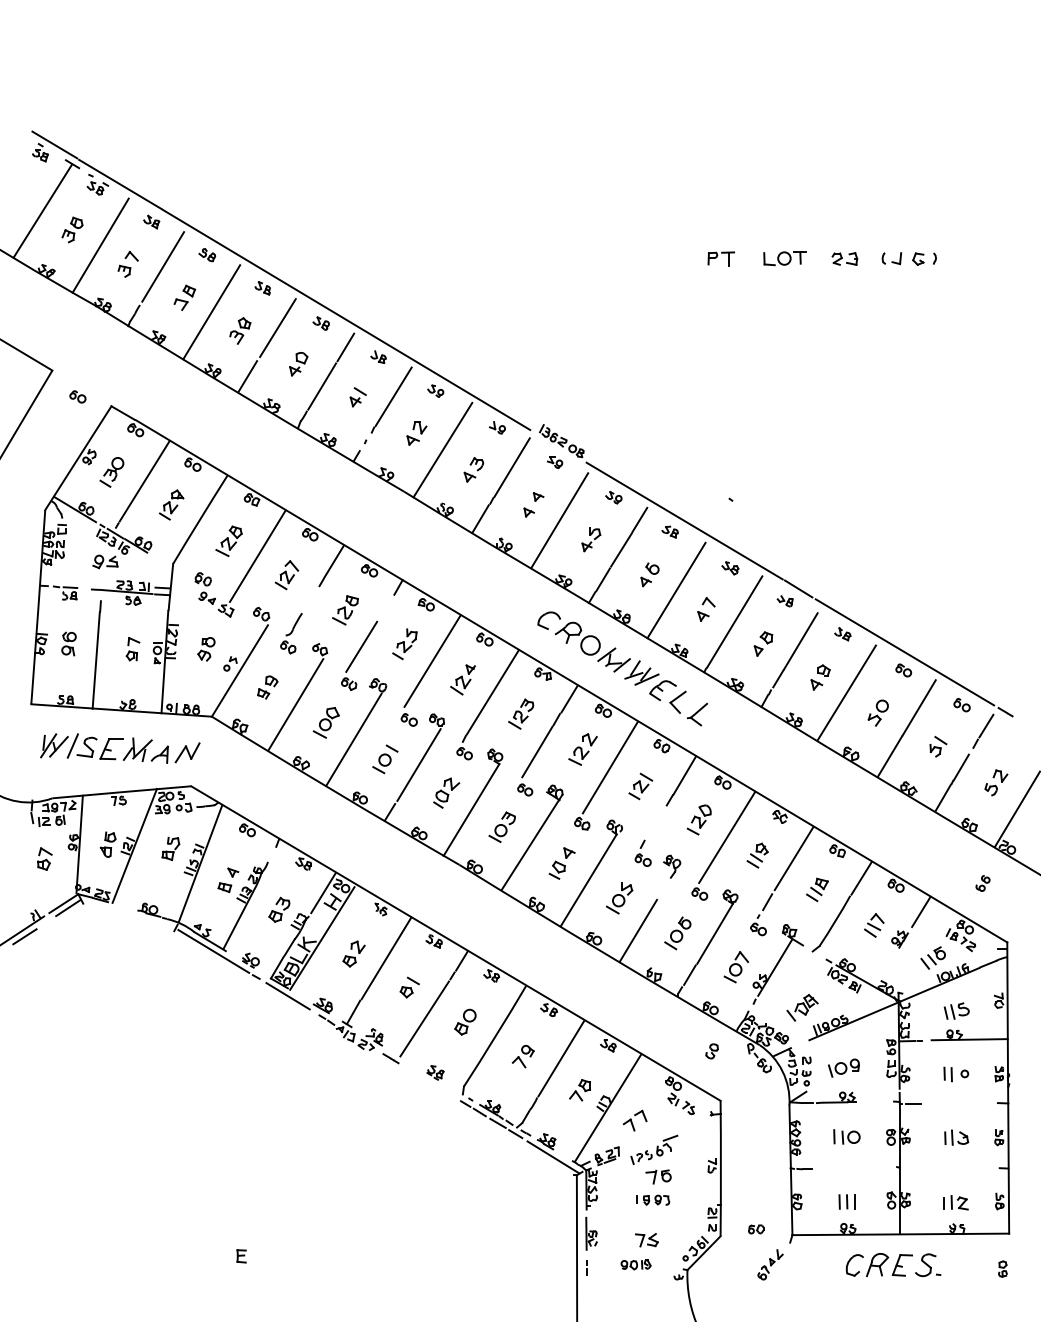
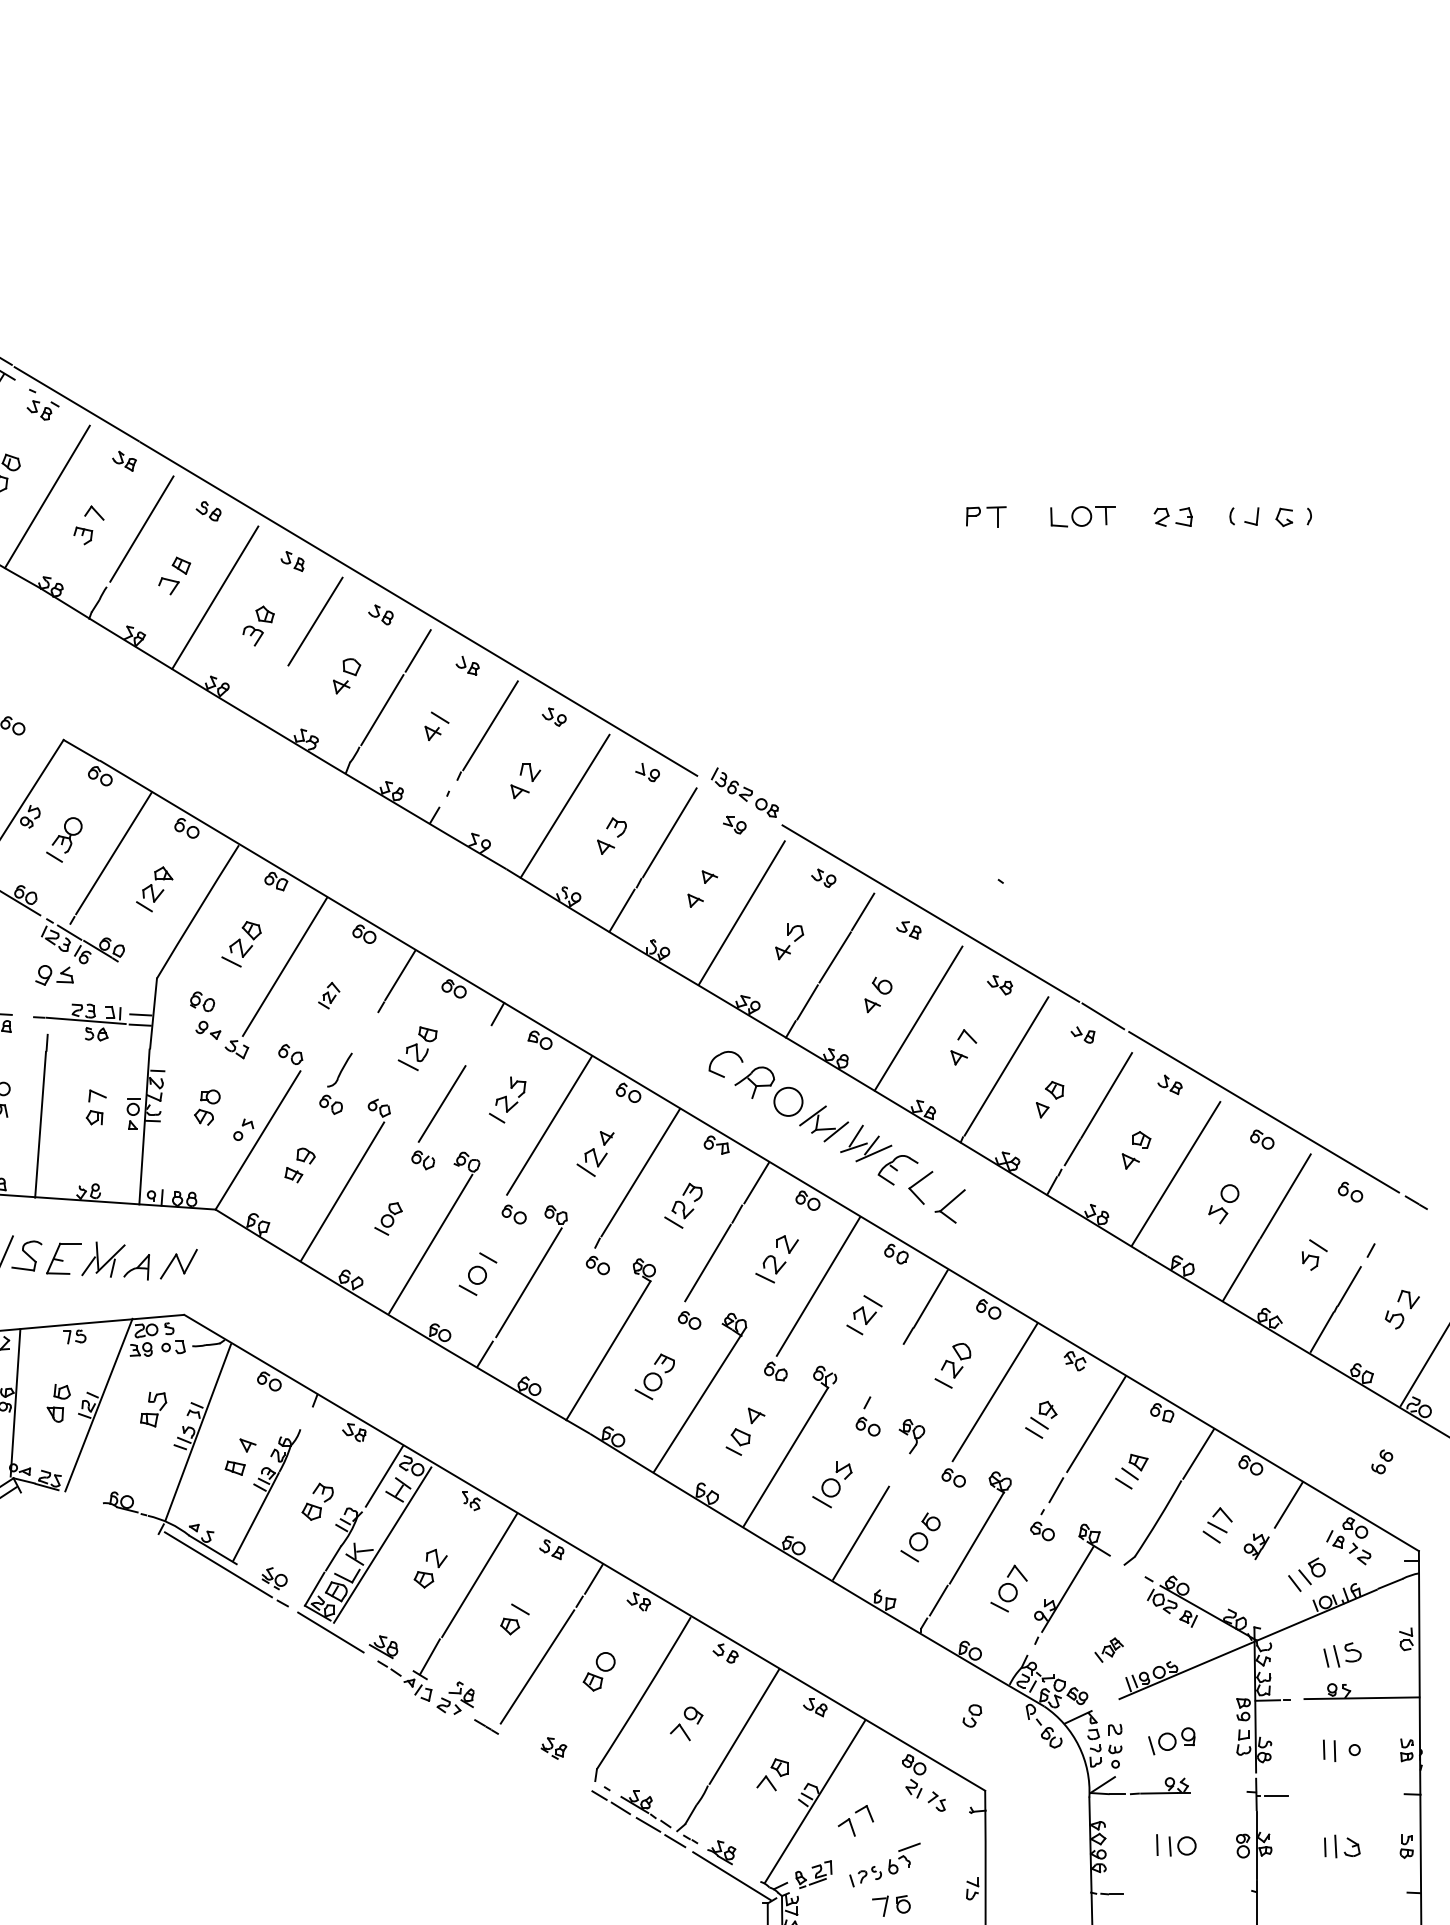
line: (247, 376) -> (269, 694), removed
part: (286, 575) -> (328, 995), size x0.6
part: (325, 722) -> (387, 1218), size x0.7
line: (986, 725) -> (1387, 1222), removed
part: (446, 792) -> (570, 1324), removed
part: (802, 1007) -> (1109, 1649), size x0.6

